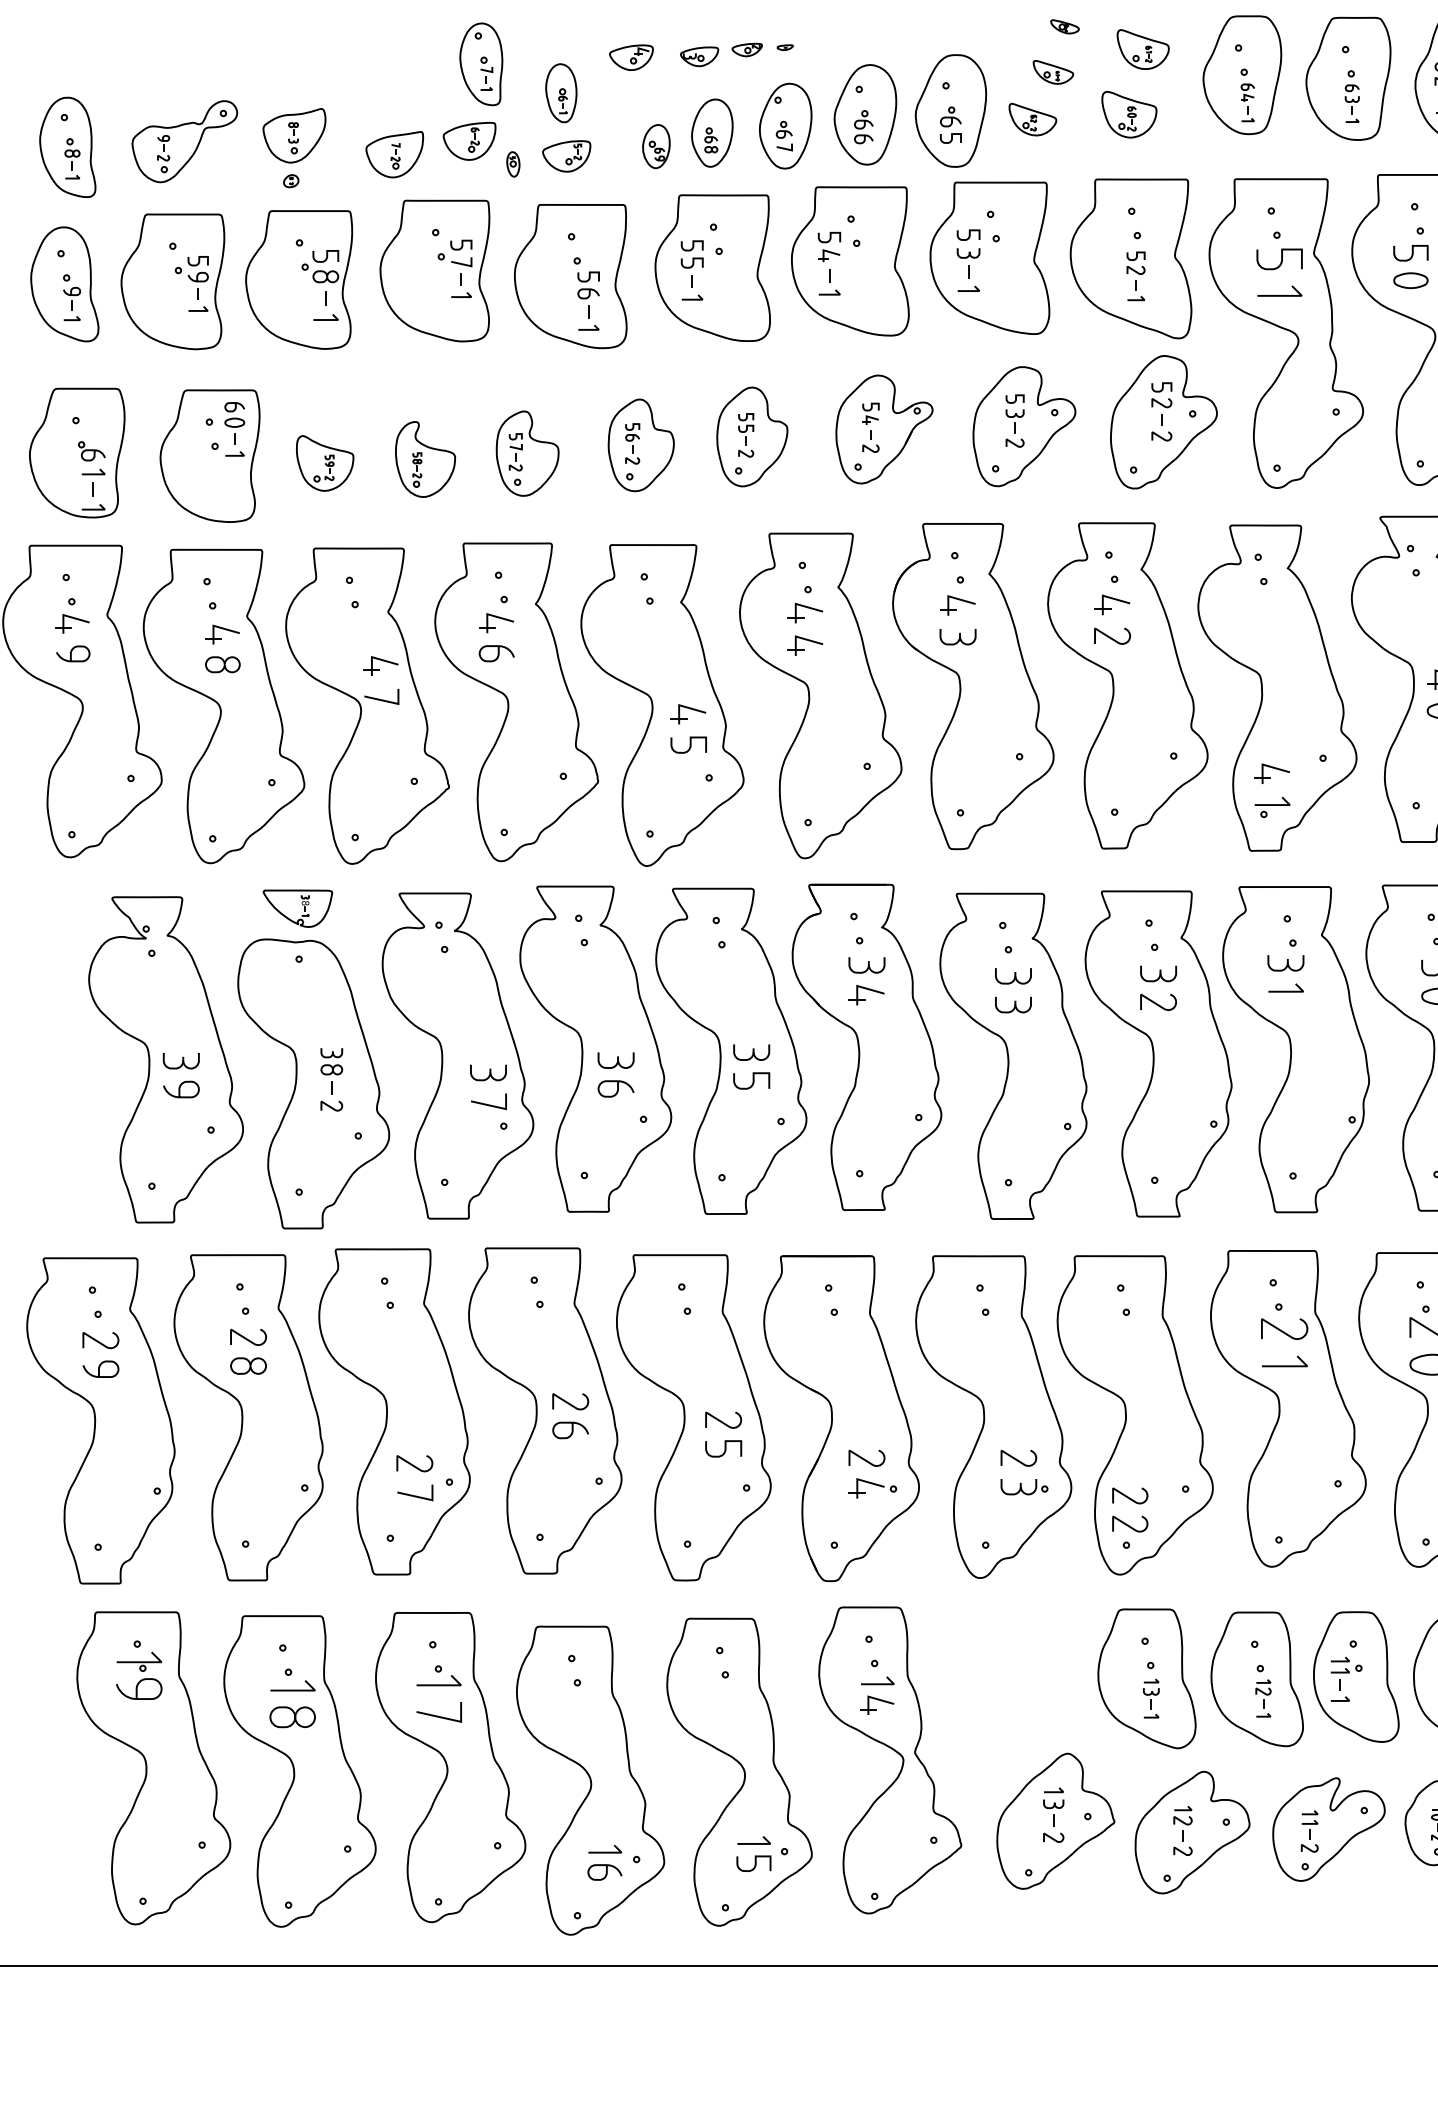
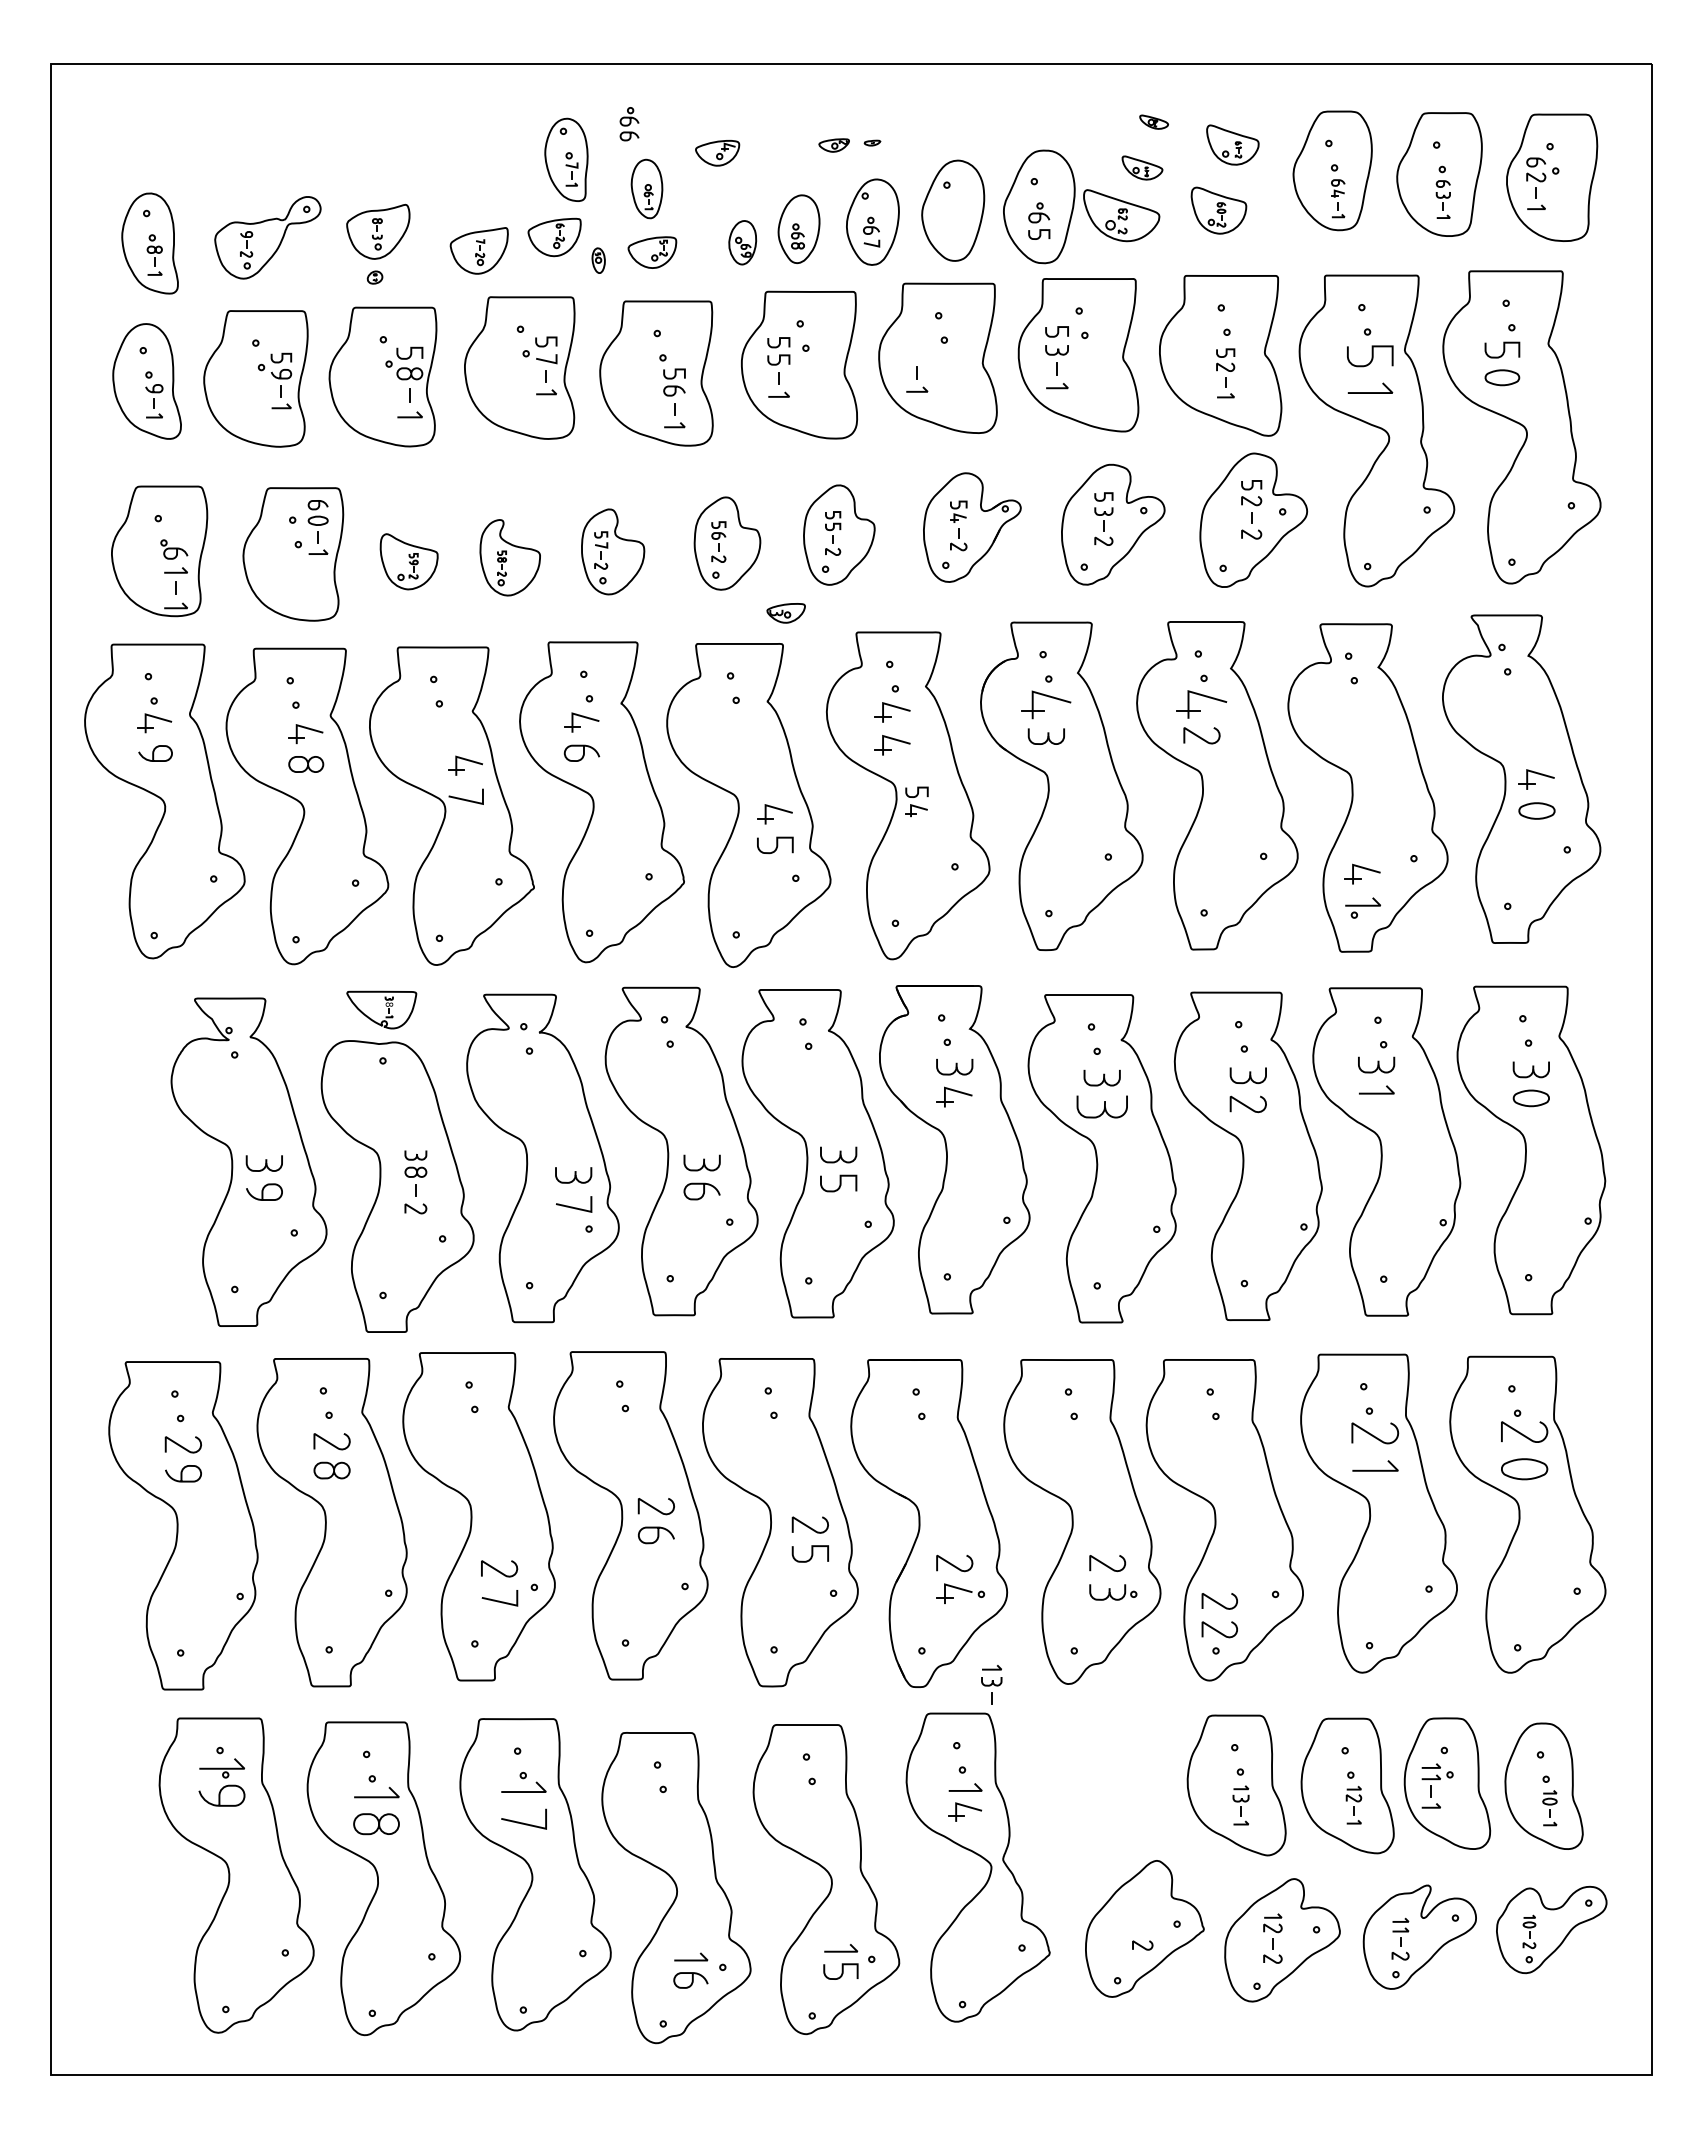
part: (698, 56) -> (785, 613), moved
part: (1032, 119) -> (1121, 215), size x1.6
part: (863, 127) -> (629, 124), moved
part: (828, 246) -> (916, 801), moved
part: (1112, 604) -> (1201, 703), size x1.4
part: (958, 605) -> (1046, 704), size x1.4
part: (1012, 1004) -> (1101, 1106), size x1.4
part: (1053, 1806) -> (991, 1684), moved

